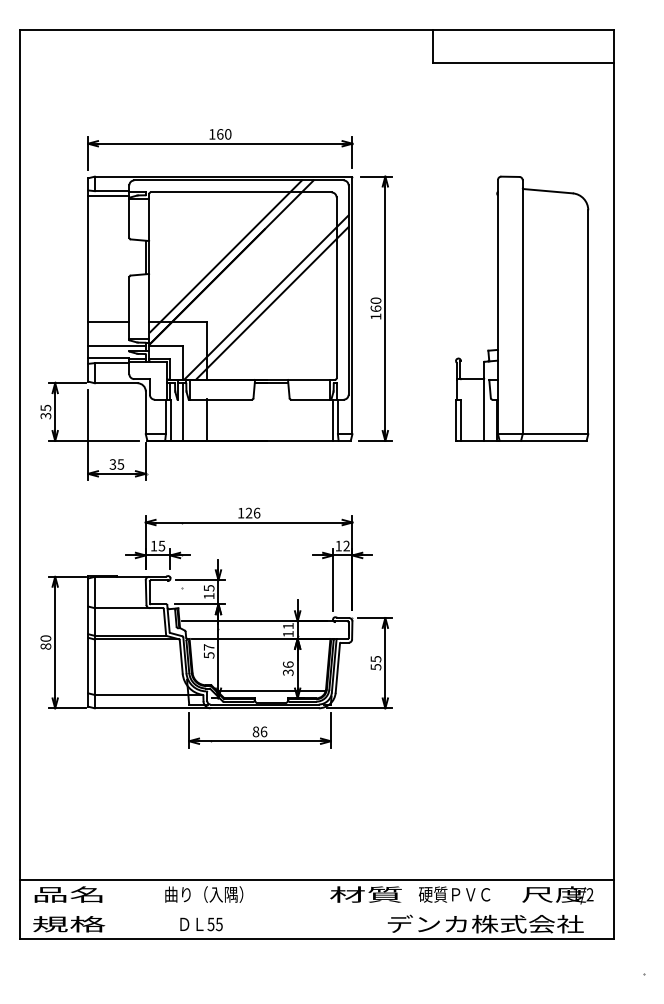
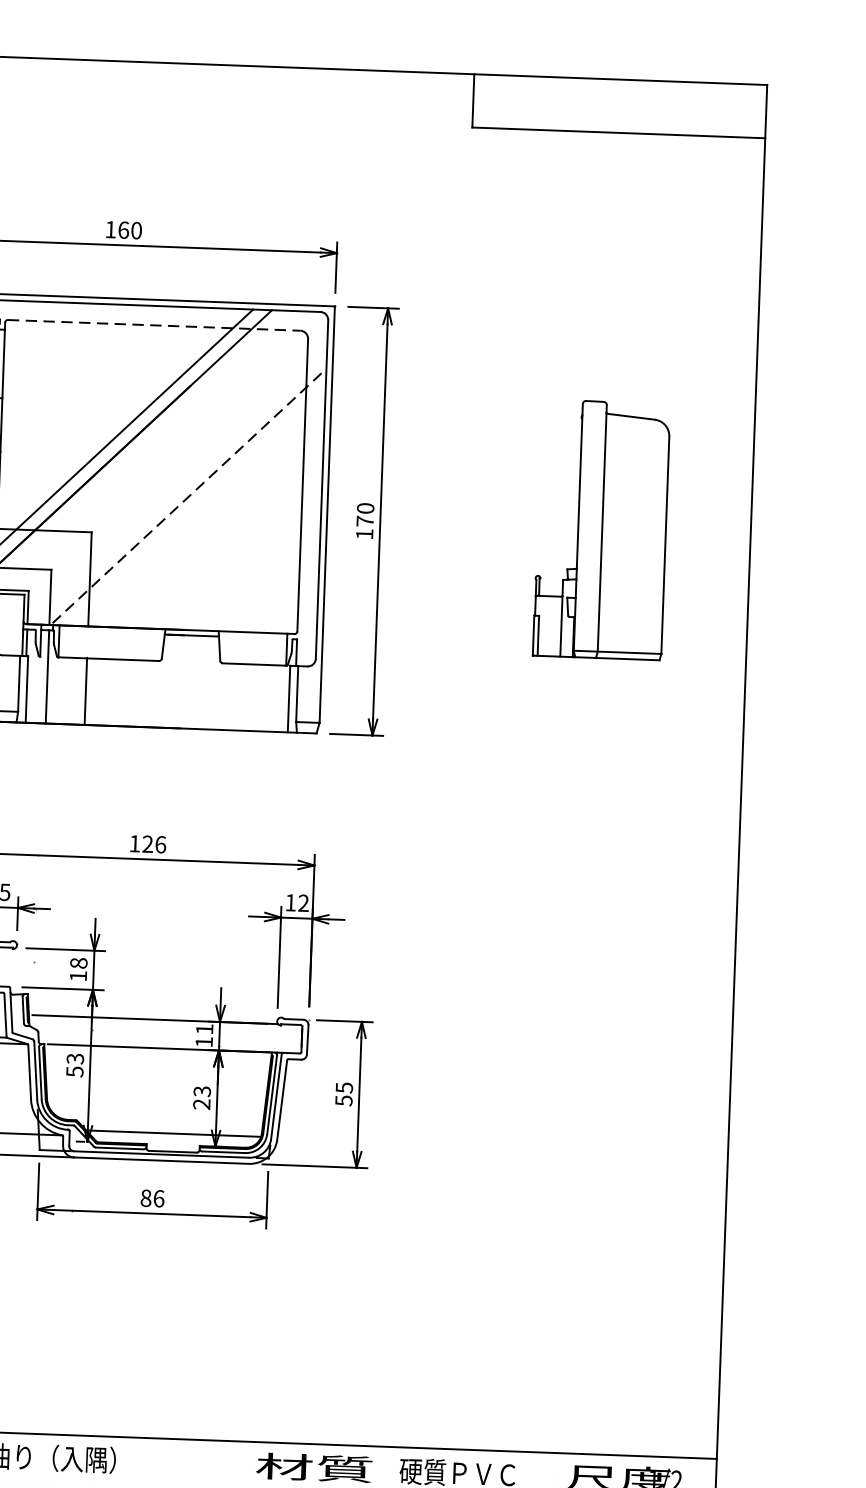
line: (241, 192) -> (154, 325), solid -> dashed
line: (266, 297) -> (188, 496), solid -> dashed
line: (272, 302) -> (198, 505), removed
text: (375, 308) -> (364, 520), 160 -> 170
part: (522, 308) -> (602, 529), size x0.6
text: (208, 588) -> (77, 963), 15 -> 18
text: (208, 647) -> (74, 1059), 57 -> 53
text: (288, 668) -> (202, 1097), 36 -> 23

